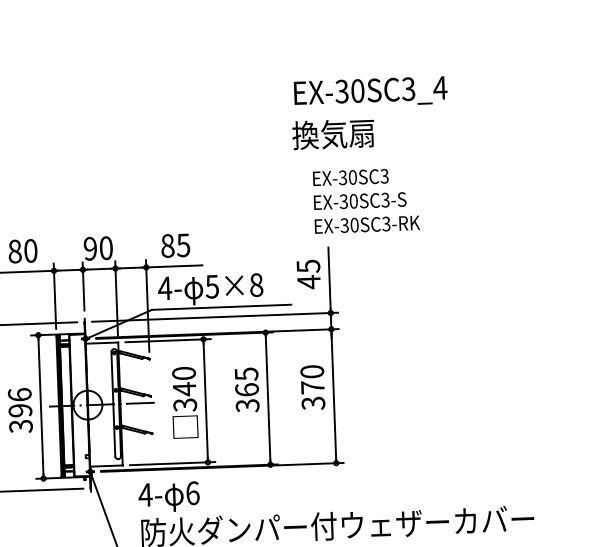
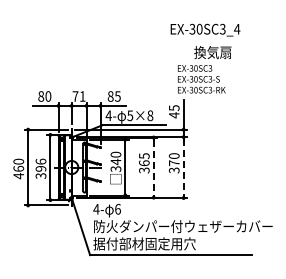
text: (332, 134) -> (212, 52), moved
text: (96, 248) -> (78, 96), 90 -> 71
line: (333, 398) -> (183, 168), solid -> dashed
line: (267, 400) -> (153, 168), solid -> dashed

